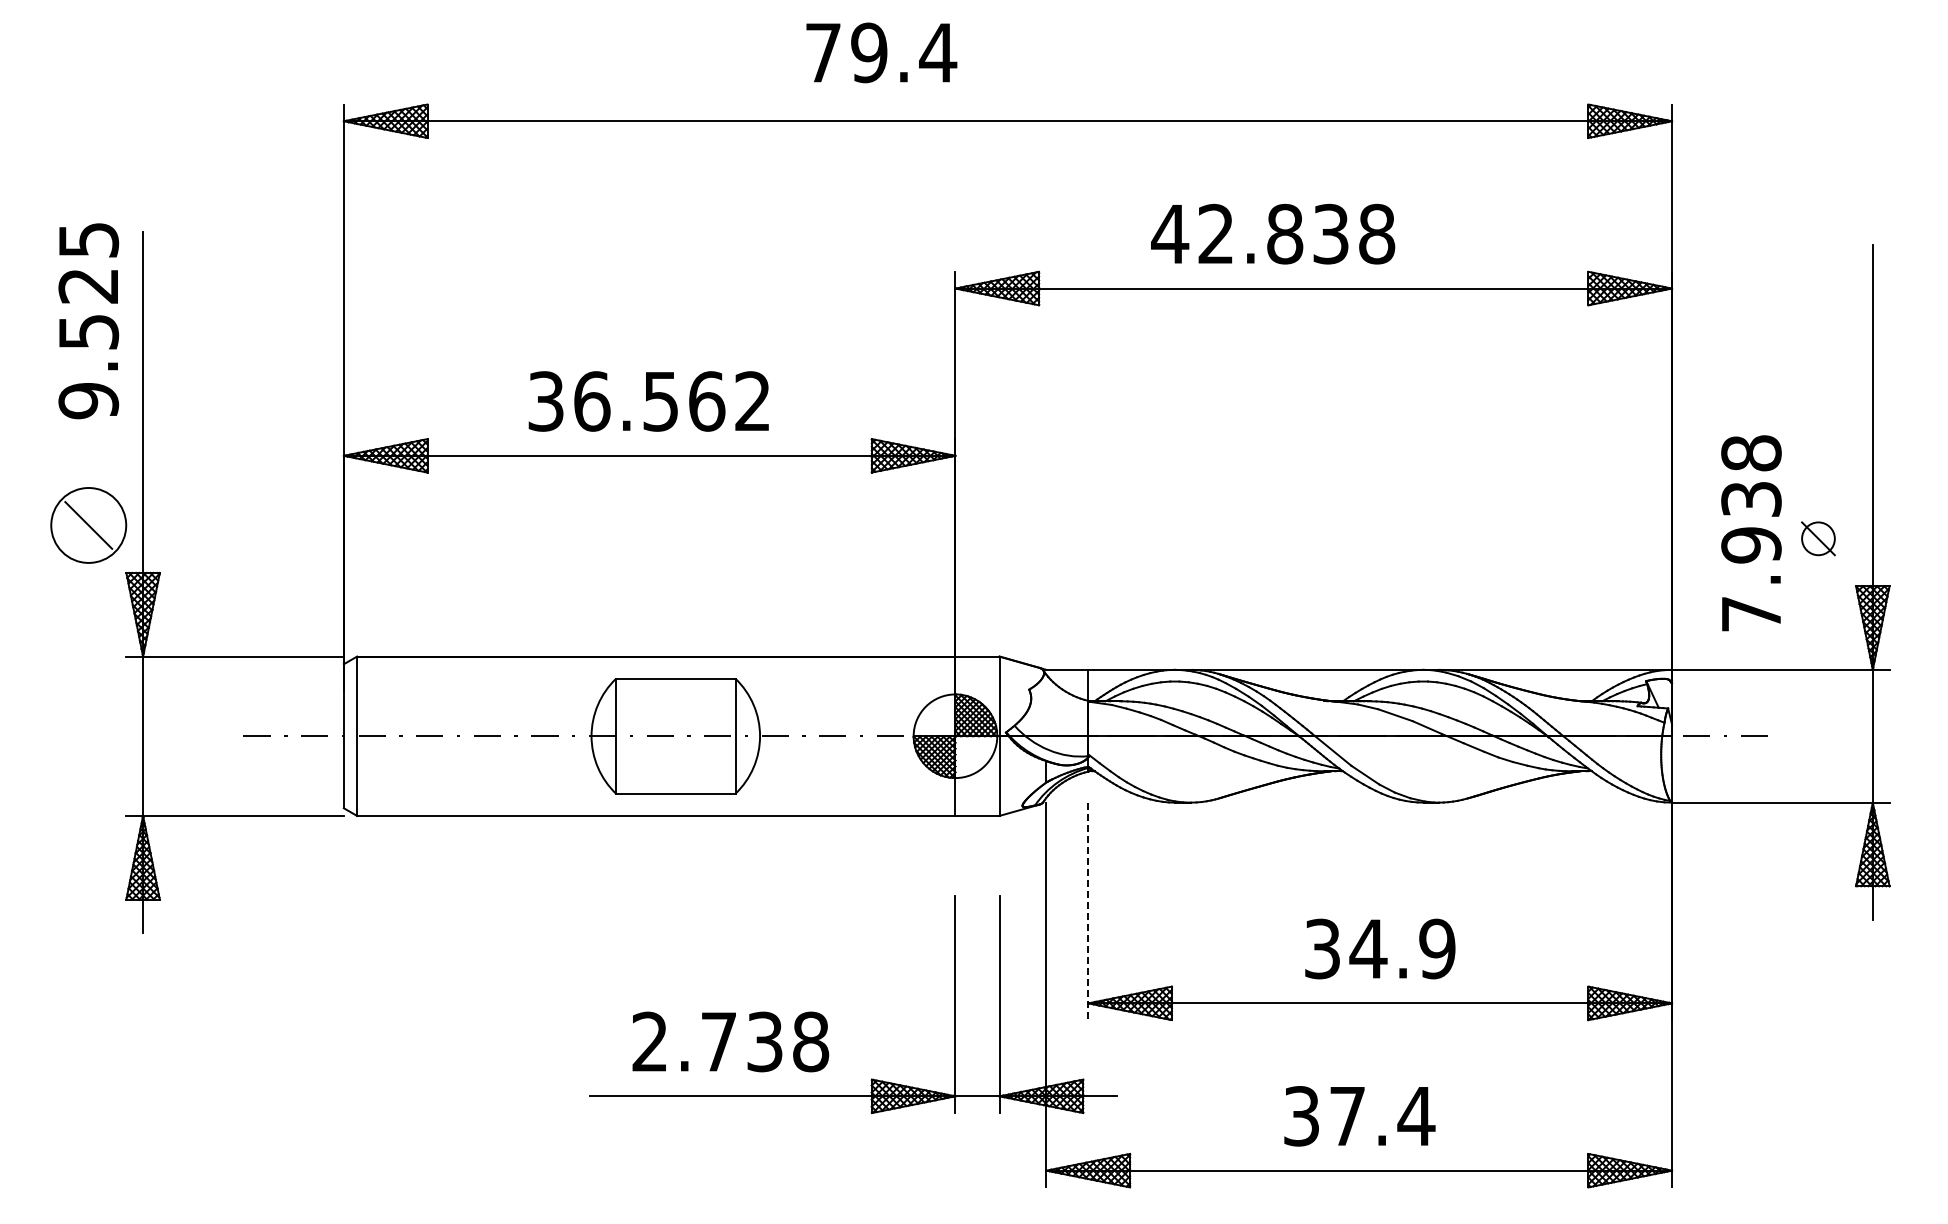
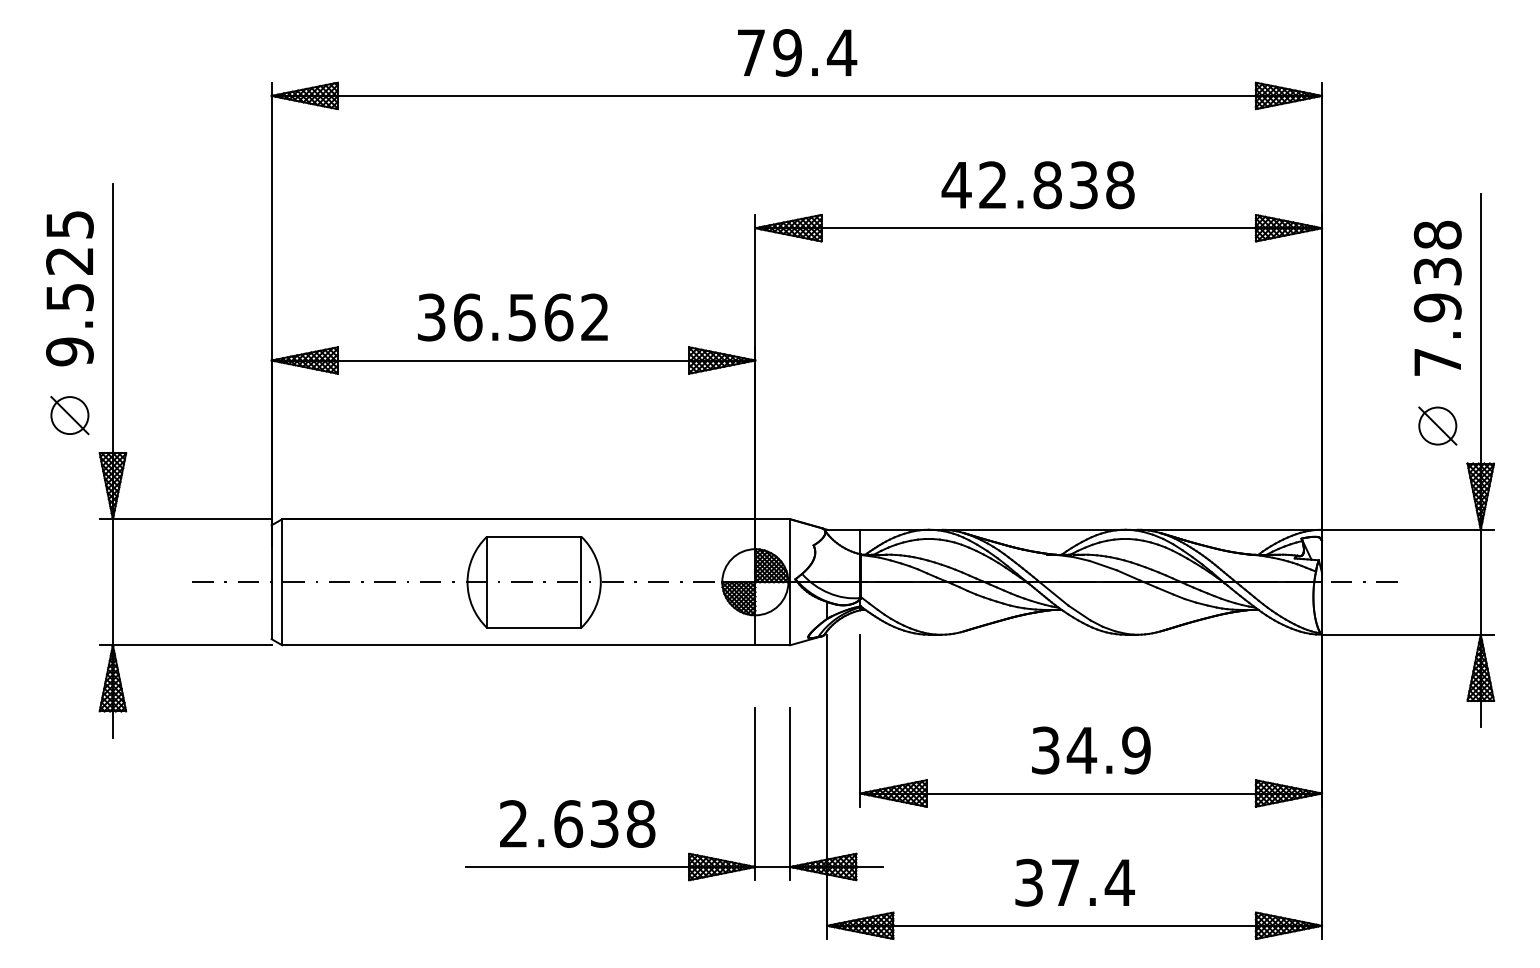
text: (881, 52) -> (797, 52), moved
text: (1273, 233) -> (1038, 184), moved
text: (88, 321) -> (69, 289), moved
circle: (88, 525) -> (69, 415), size x0.62
text: (1751, 533) -> (1437, 298), moved
part: (1818, 538) -> (1437, 425), size x1.43
line: (1088, 911) -> (860, 720), dashed -> solid
text: (719, 1041) -> (568, 823), 2.738 -> 2.638

